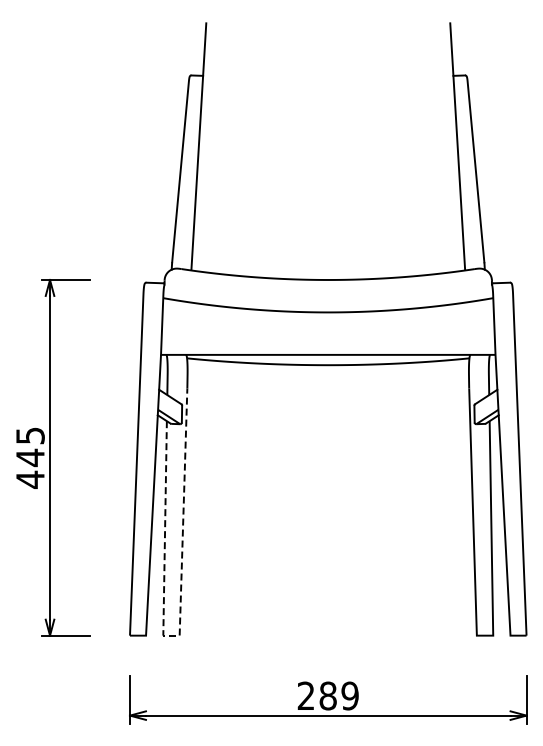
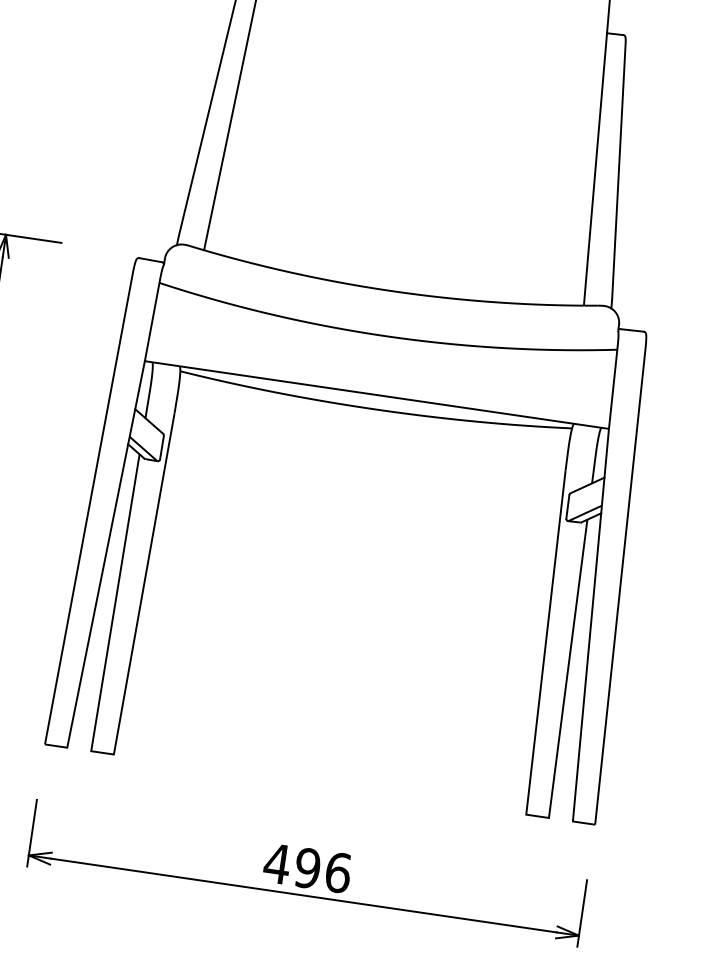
line: (179, 628) -> (115, 744), dashed -> solid
text: (327, 695) -> (306, 867), 289 -> 496

